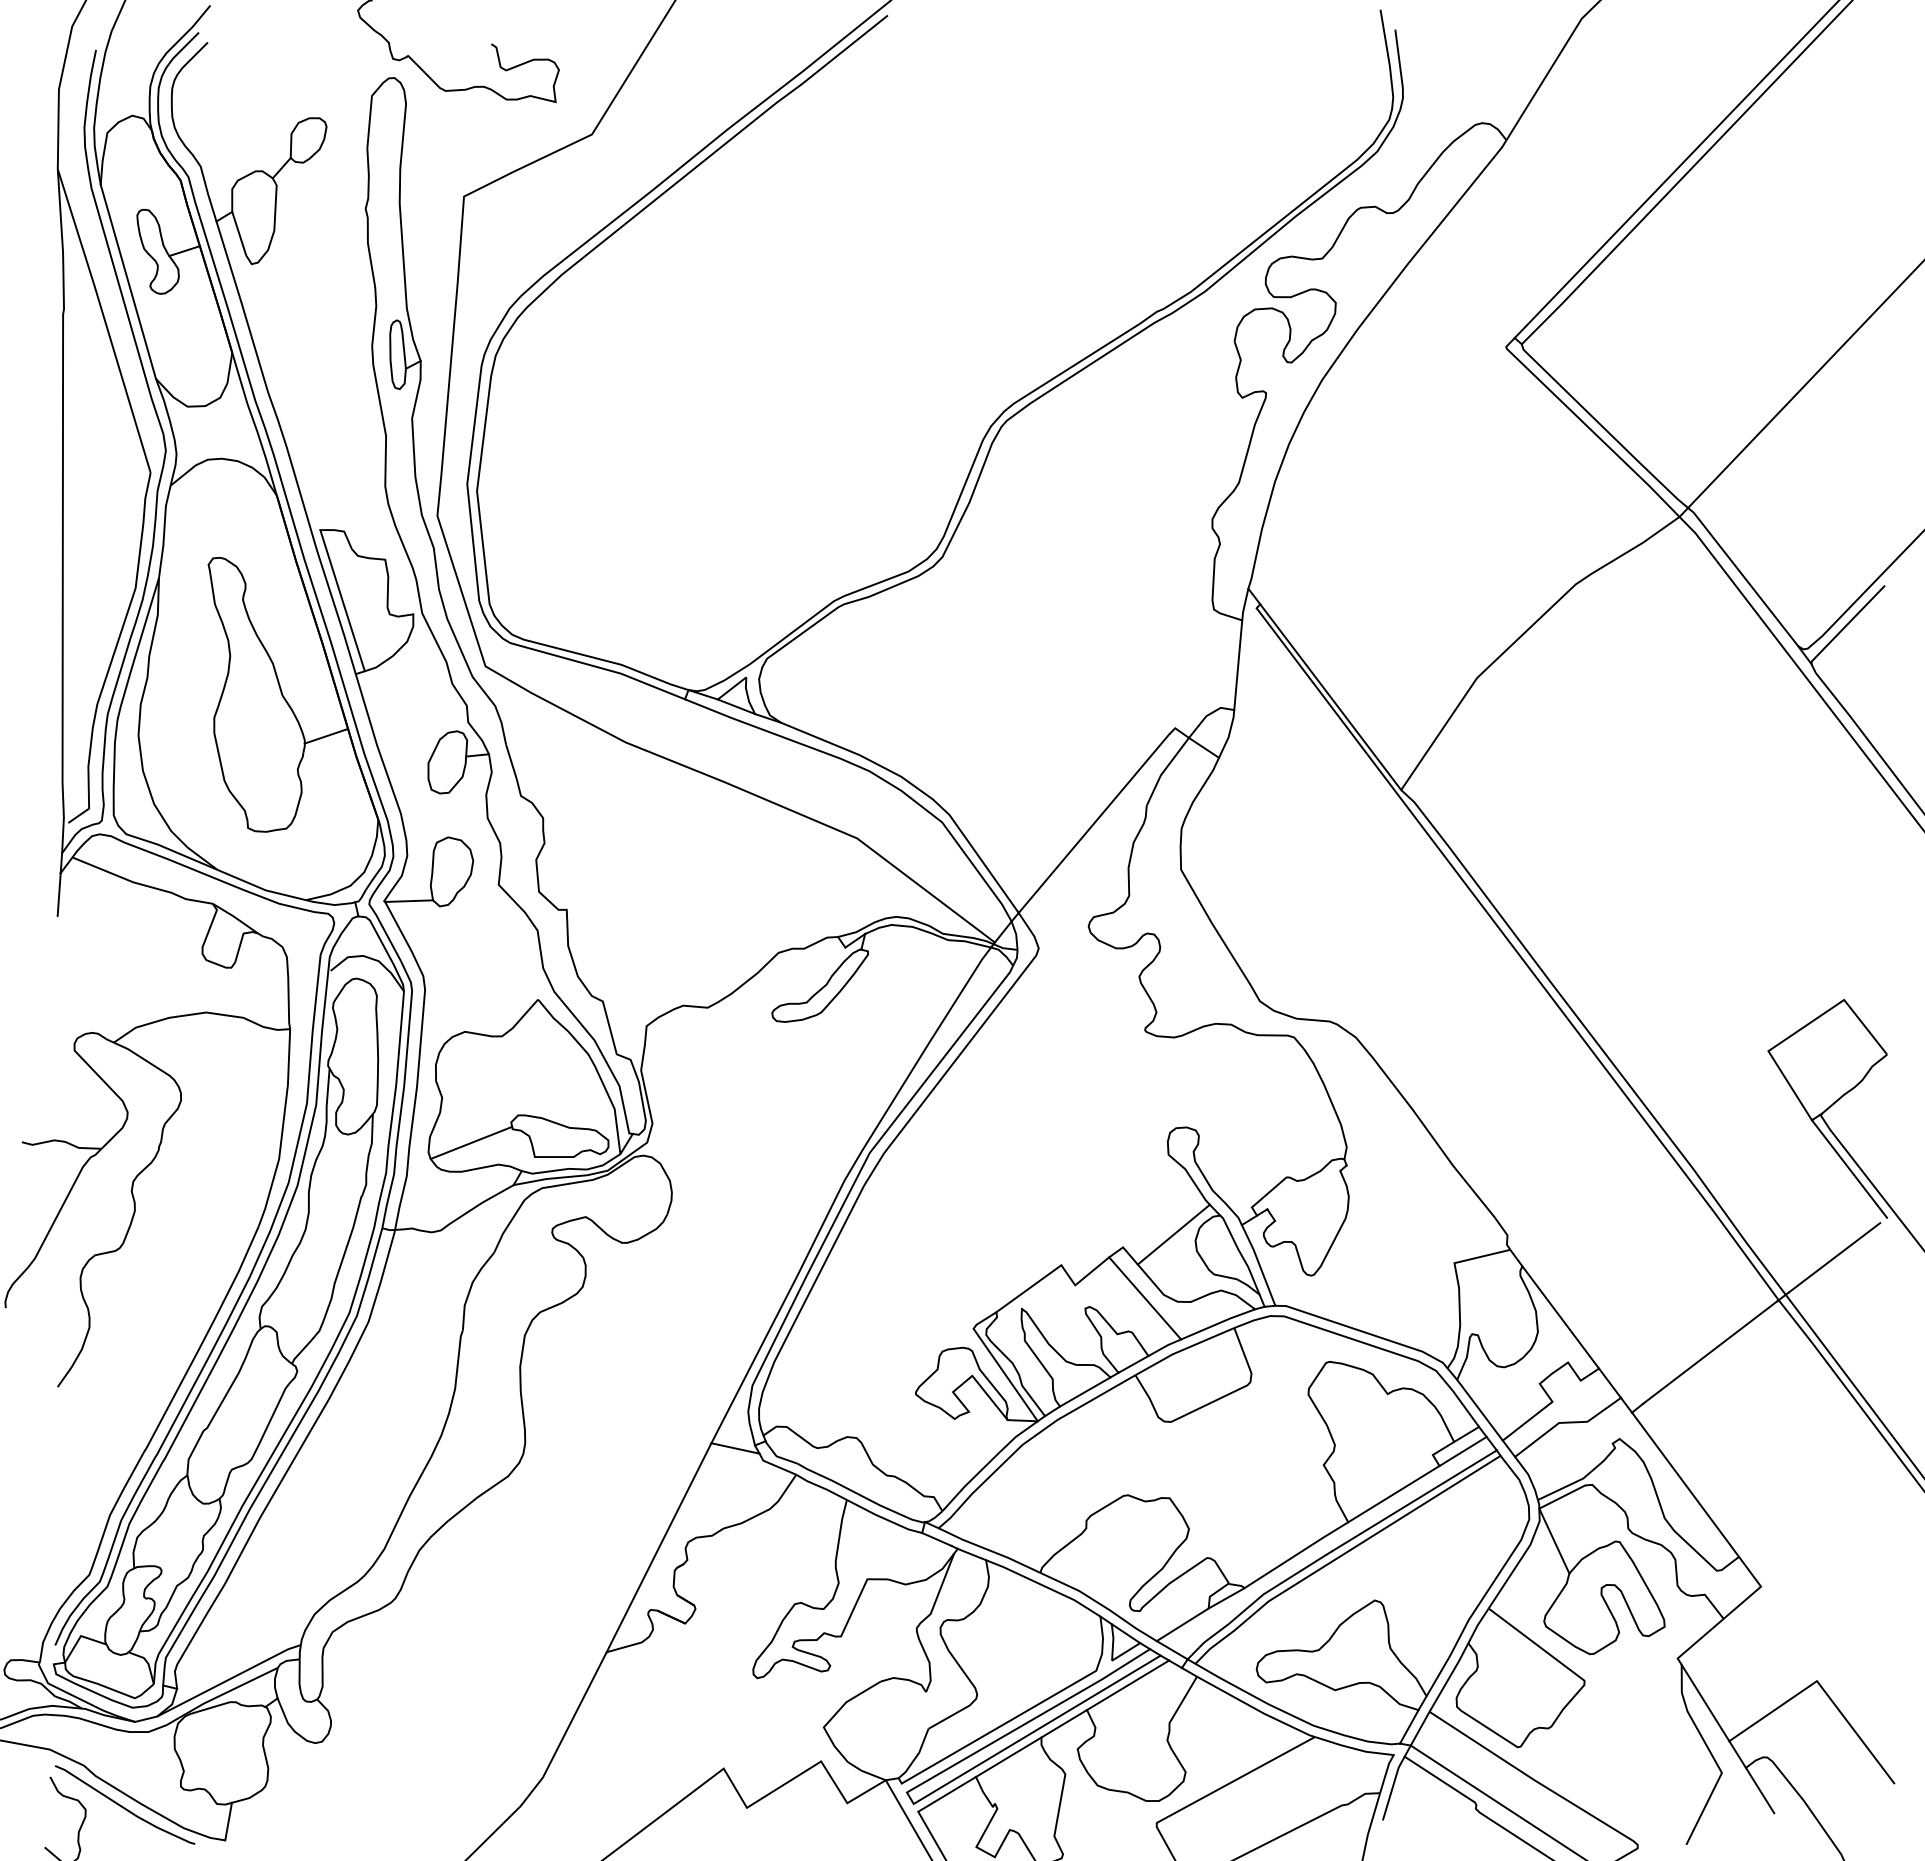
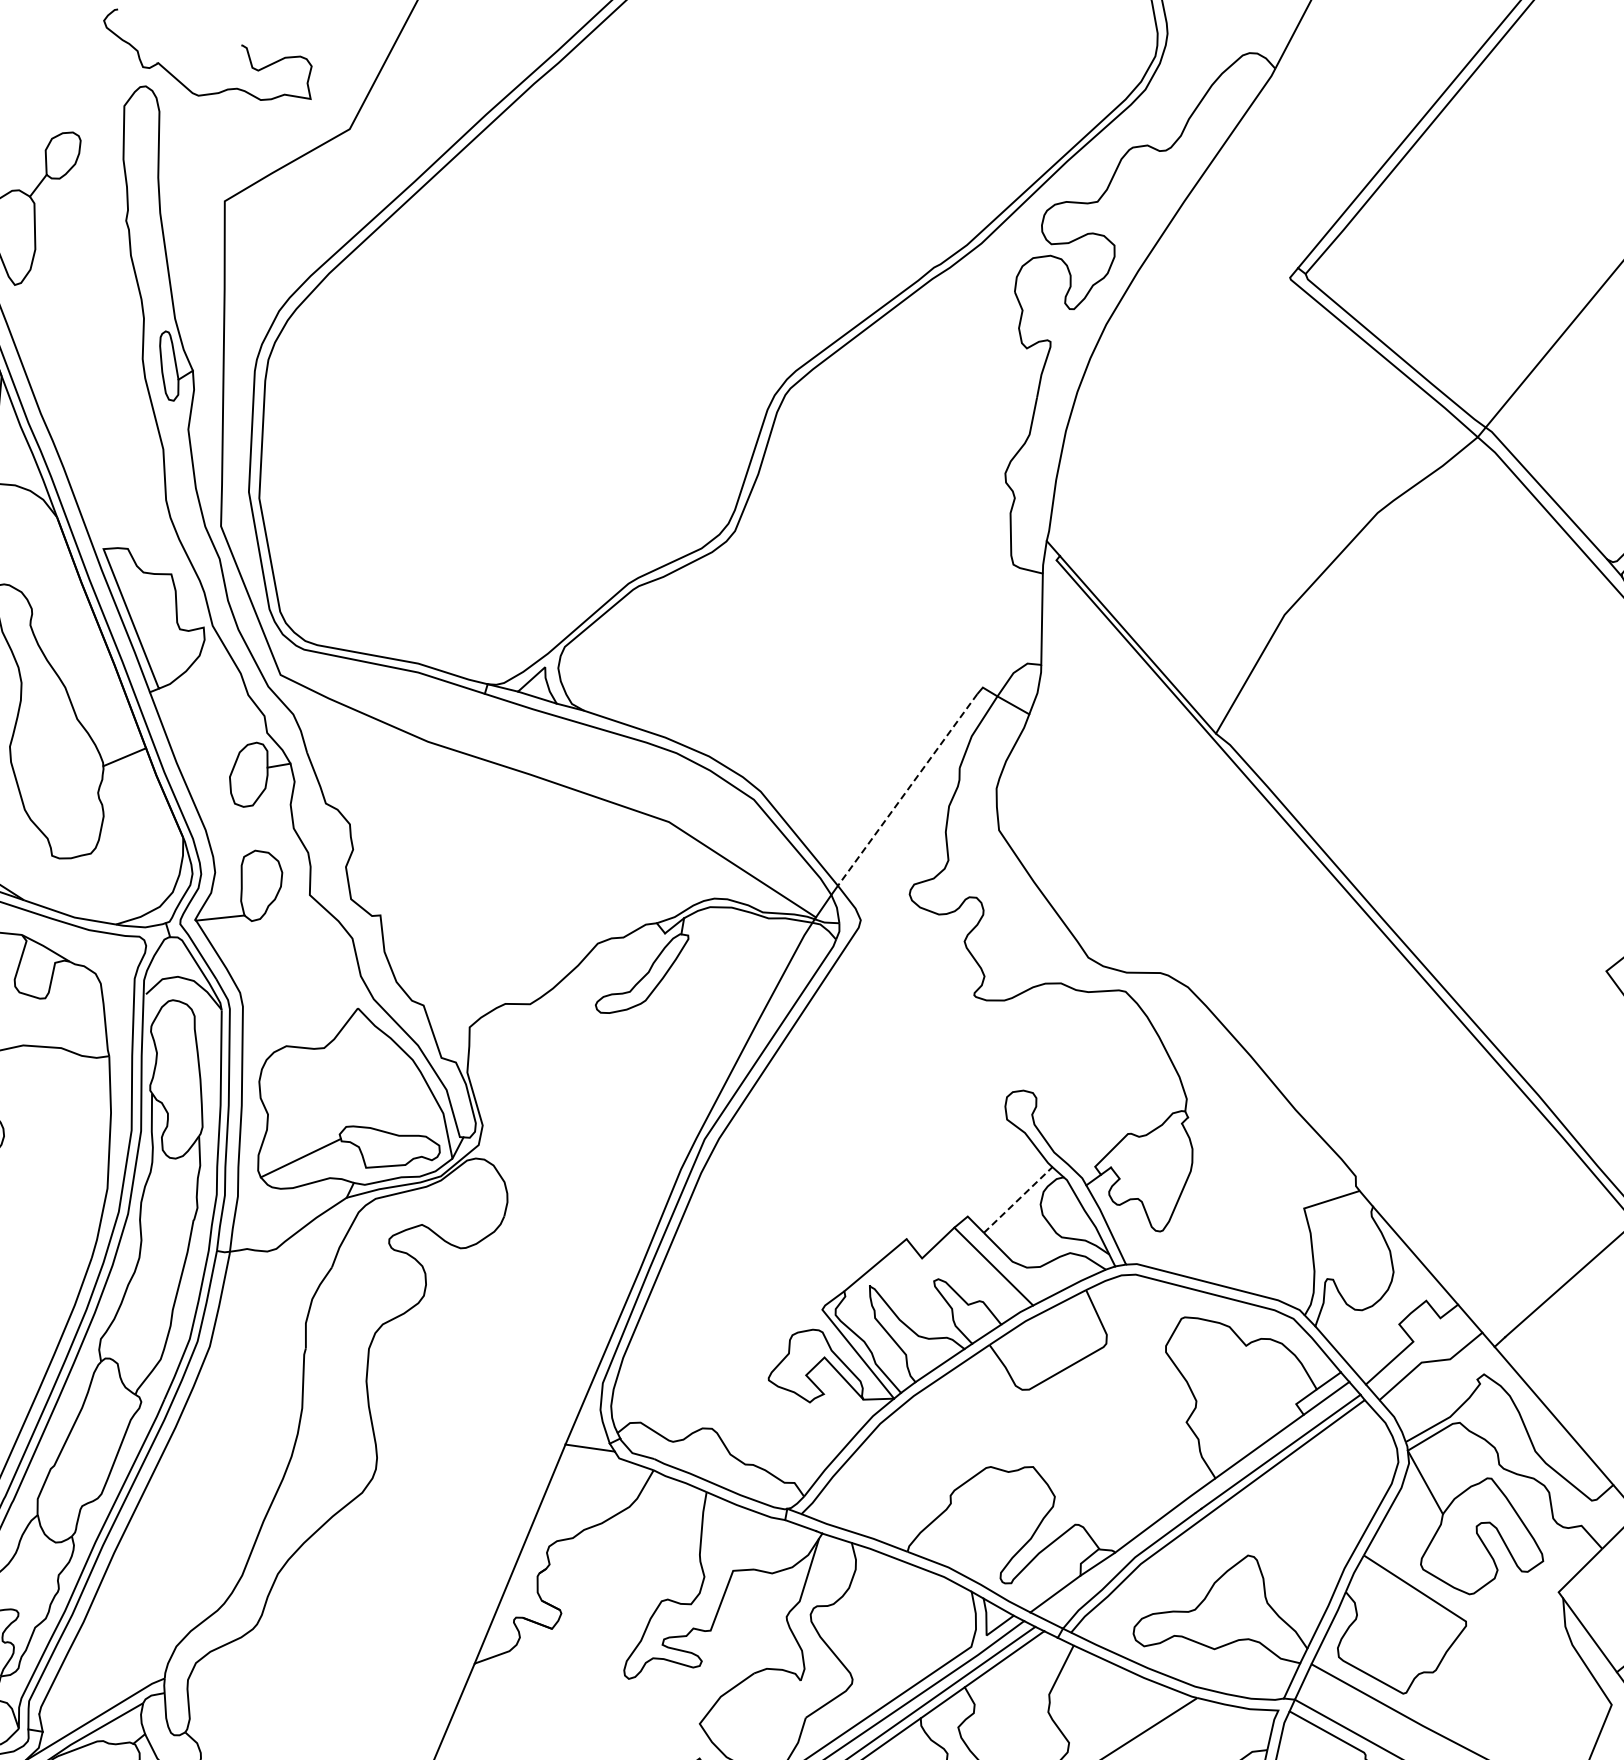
line: (1094, 823) -> (908, 789), solid -> dashed
line: (1173, 1234) -> (1017, 1199), solid -> dashed

